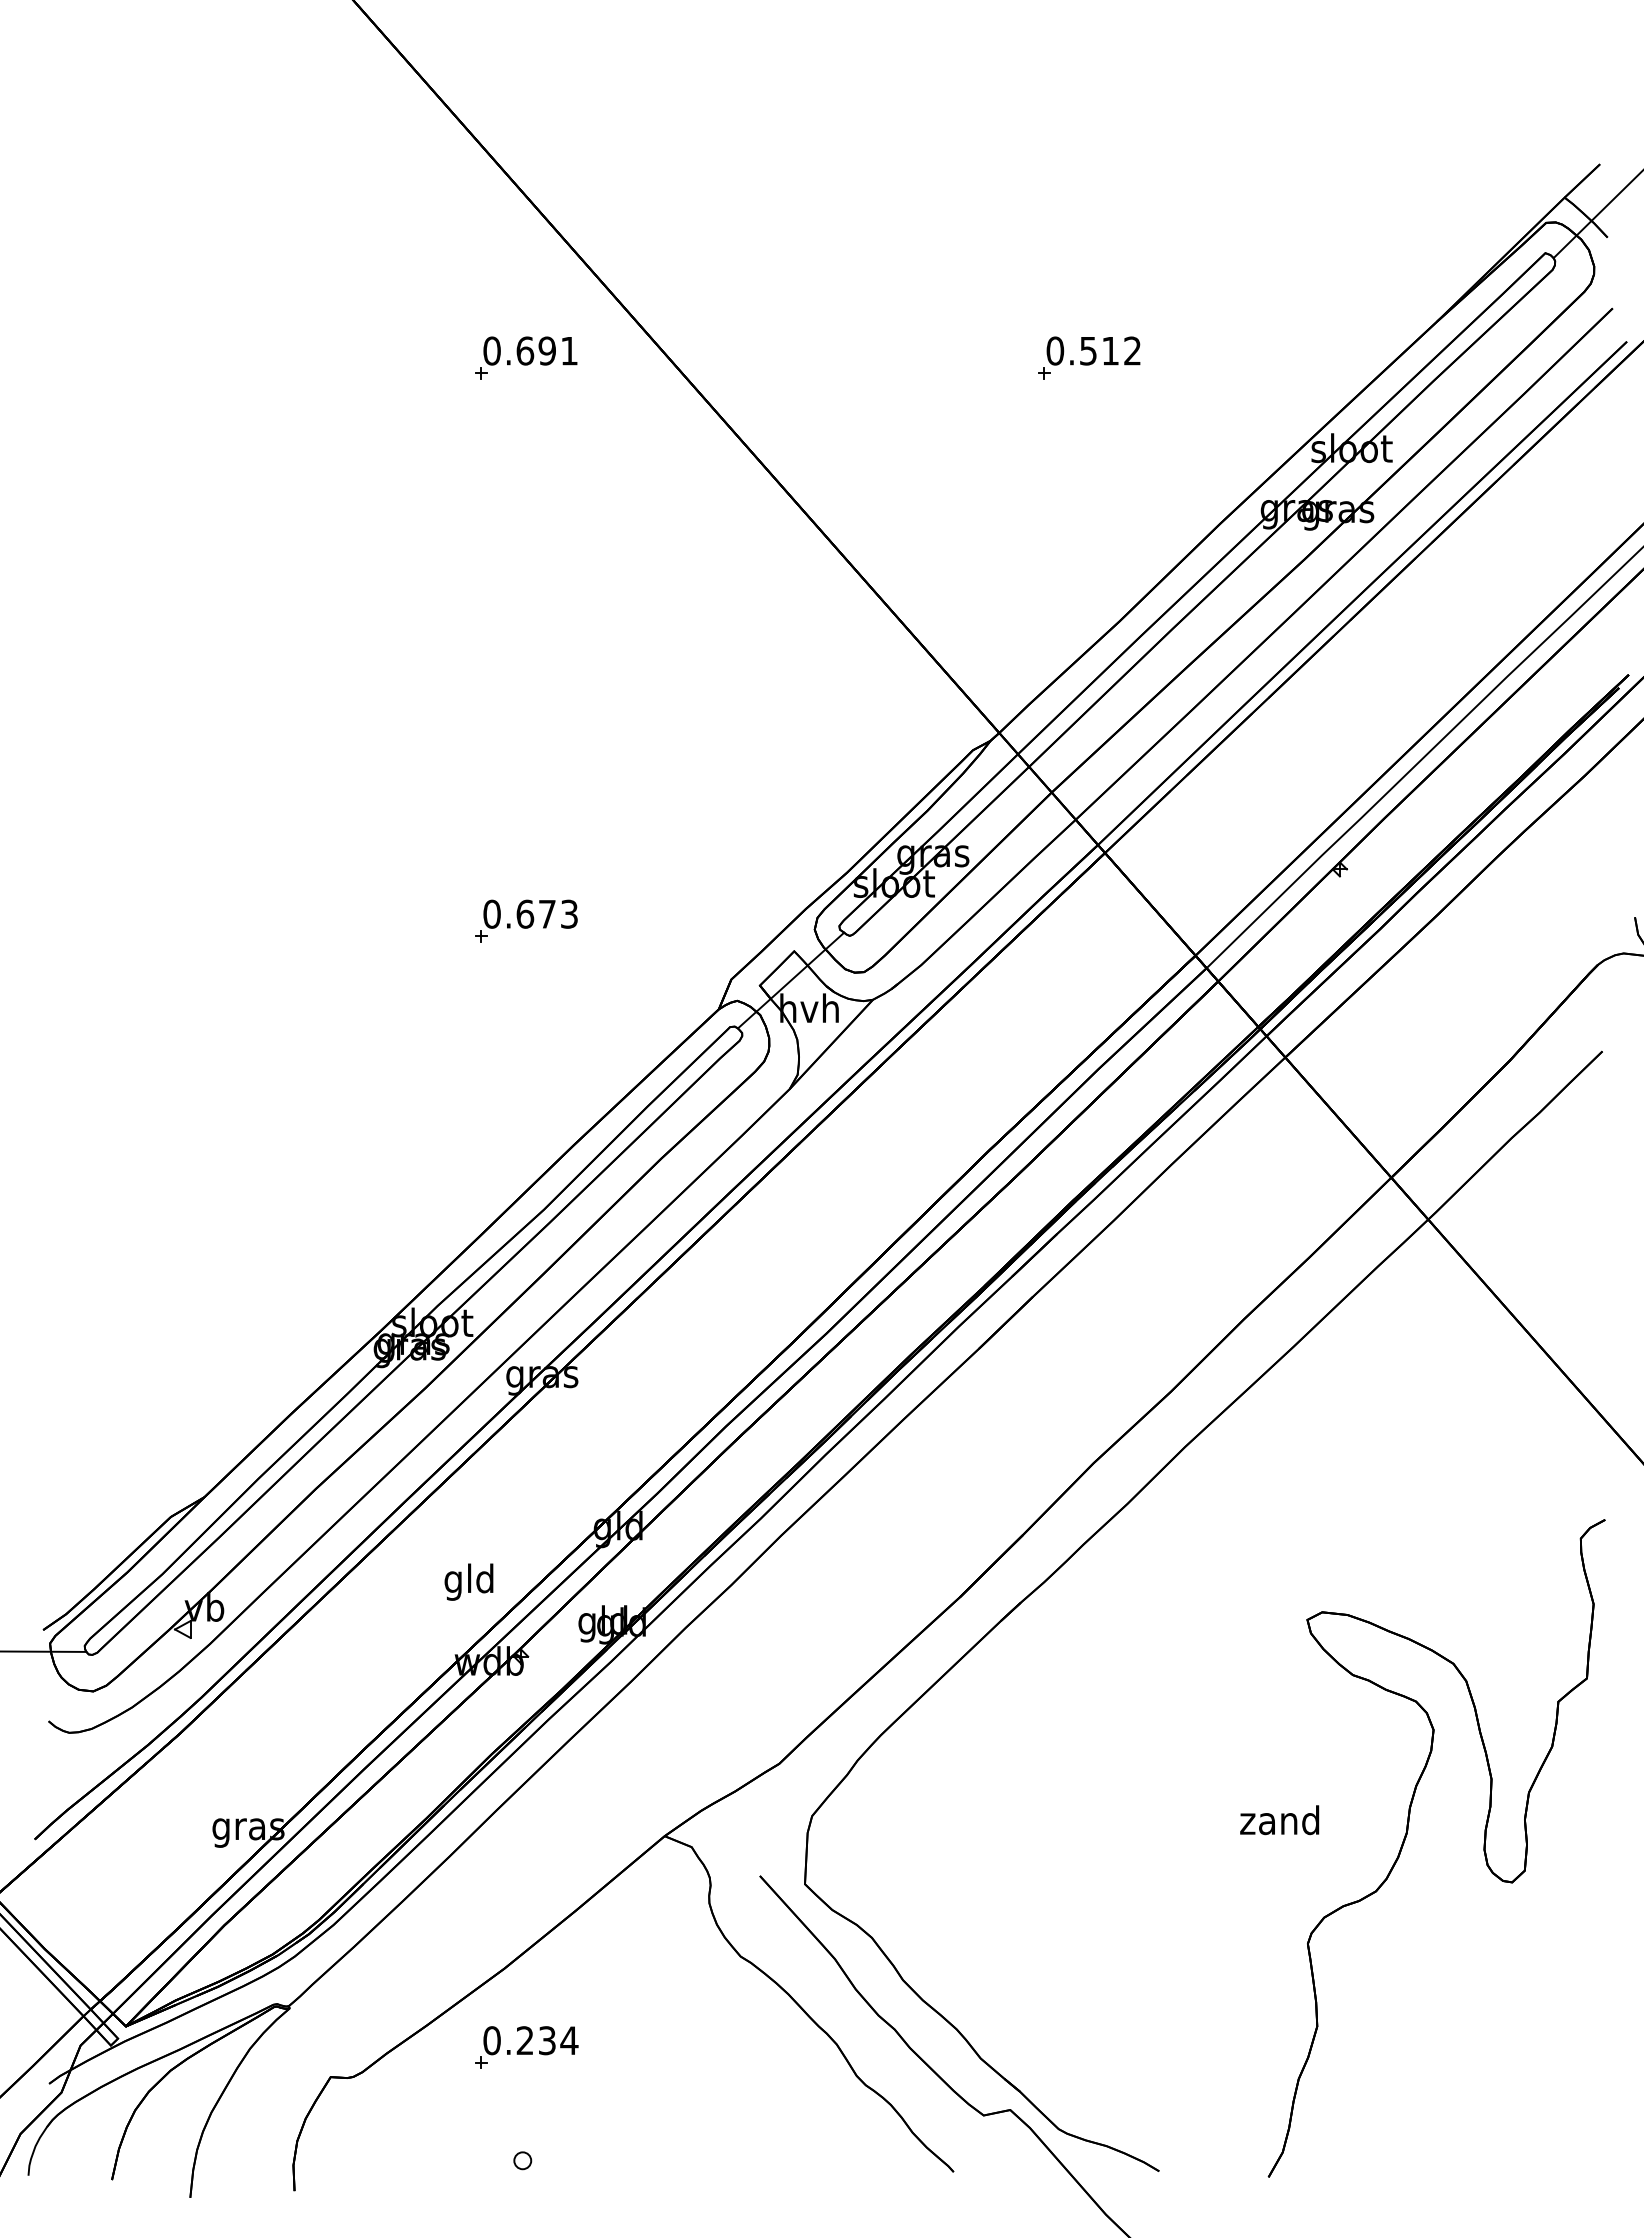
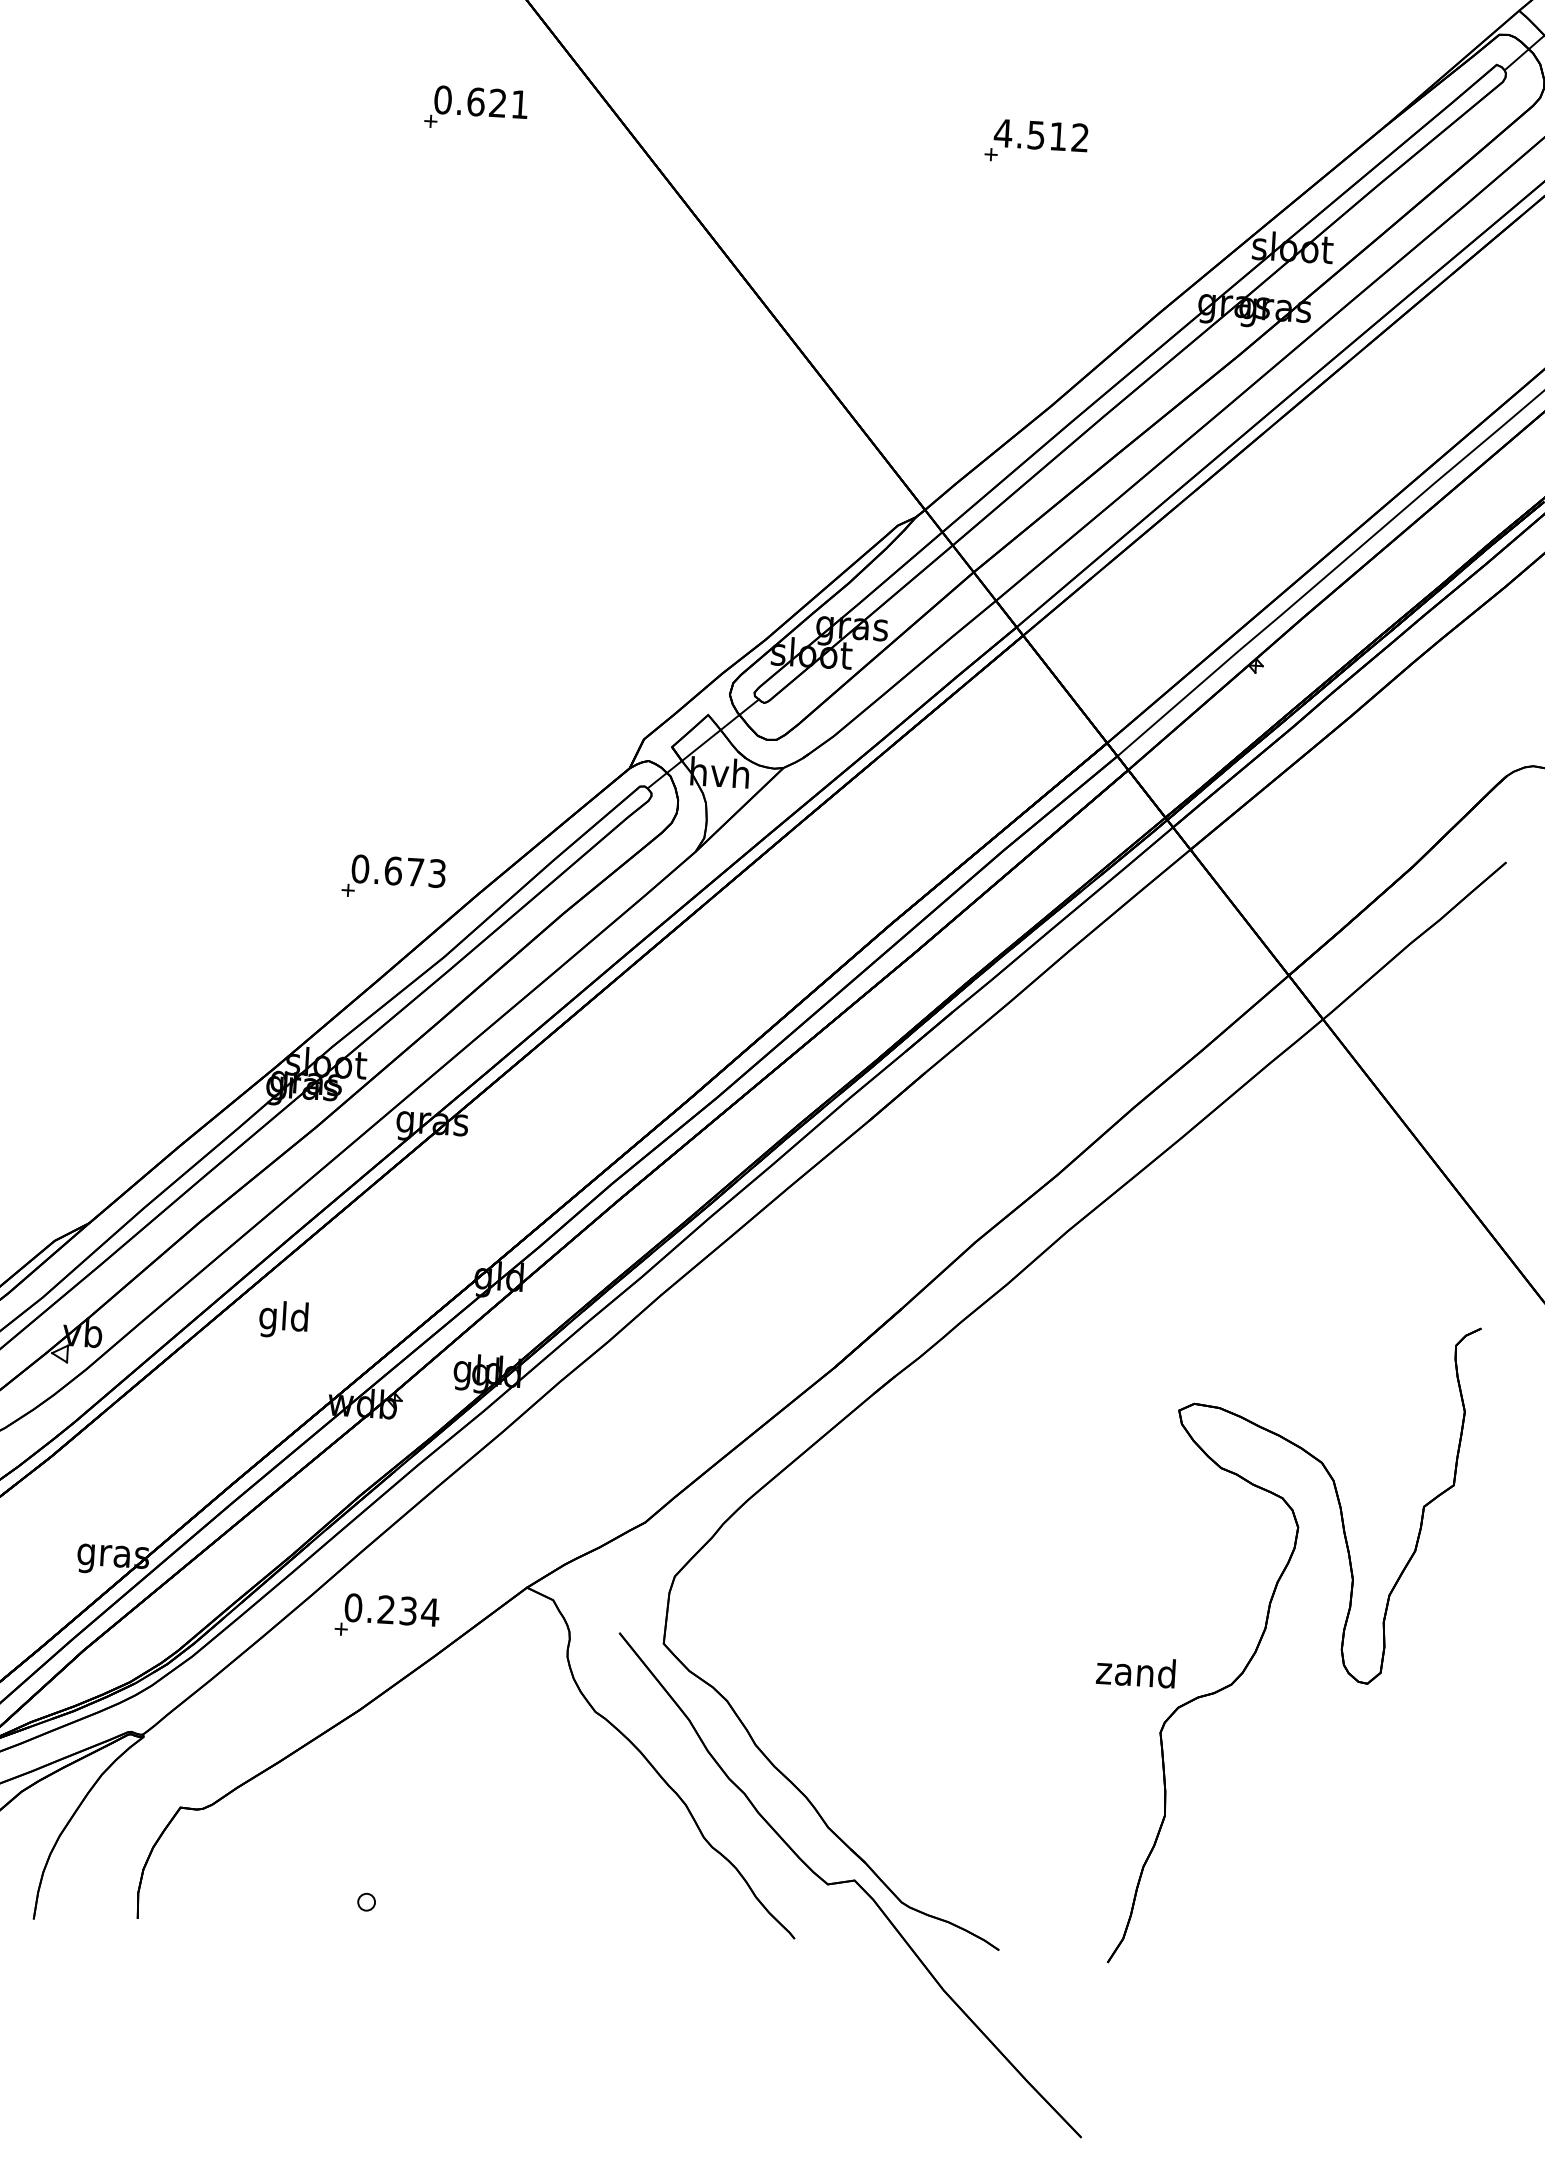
text: (546, 350) -> (497, 102), 0.691 -> 0.621
text: (1055, 350) -> (1003, 132), 0.512 -> 4.512
part: (526, 920) -> (394, 877), moved
text: (468, 1581) -> (283, 1318), moved
text: (1279, 1820) -> (1135, 1672), moved
part: (526, 2047) -> (387, 1616), moved

